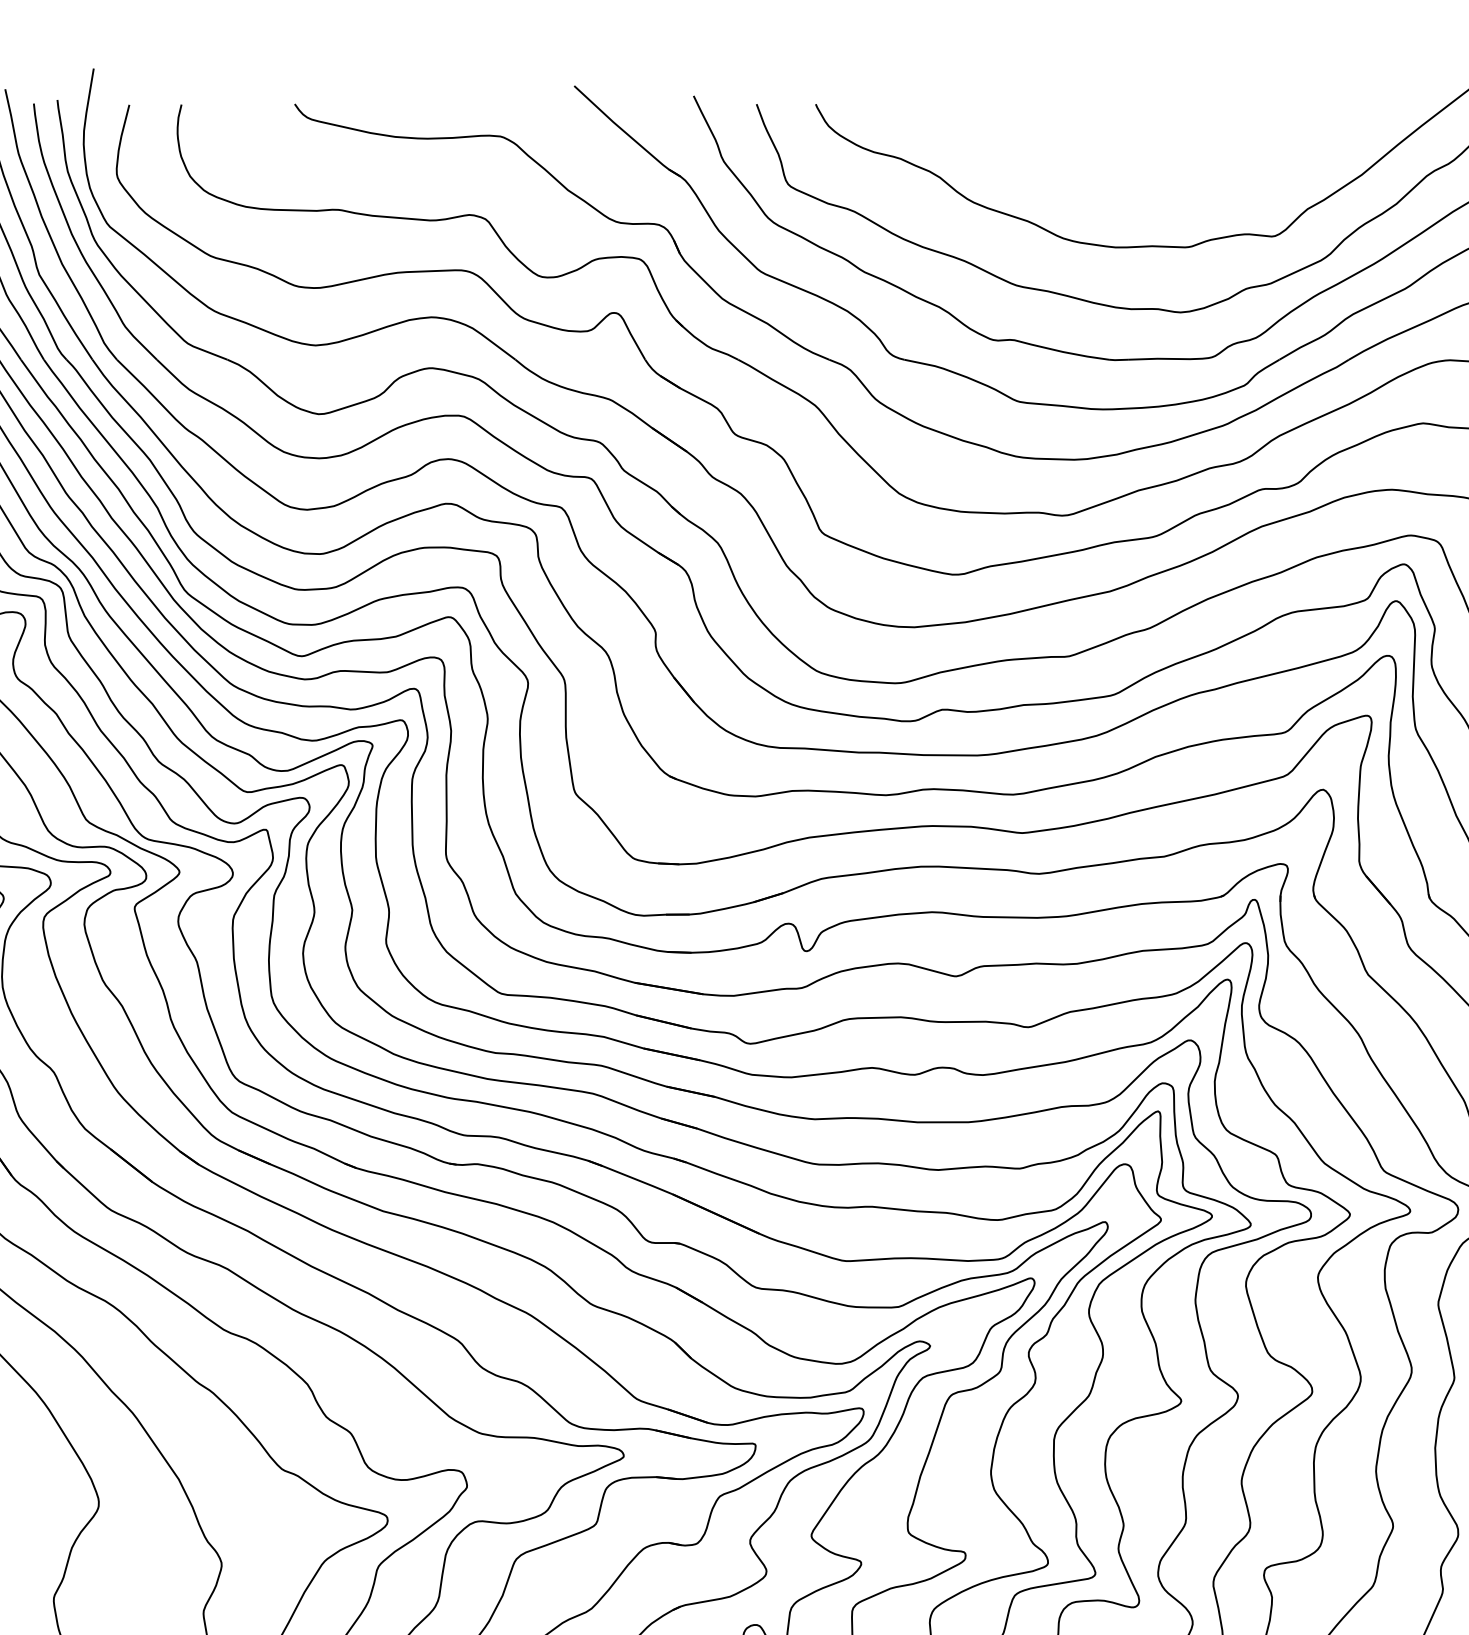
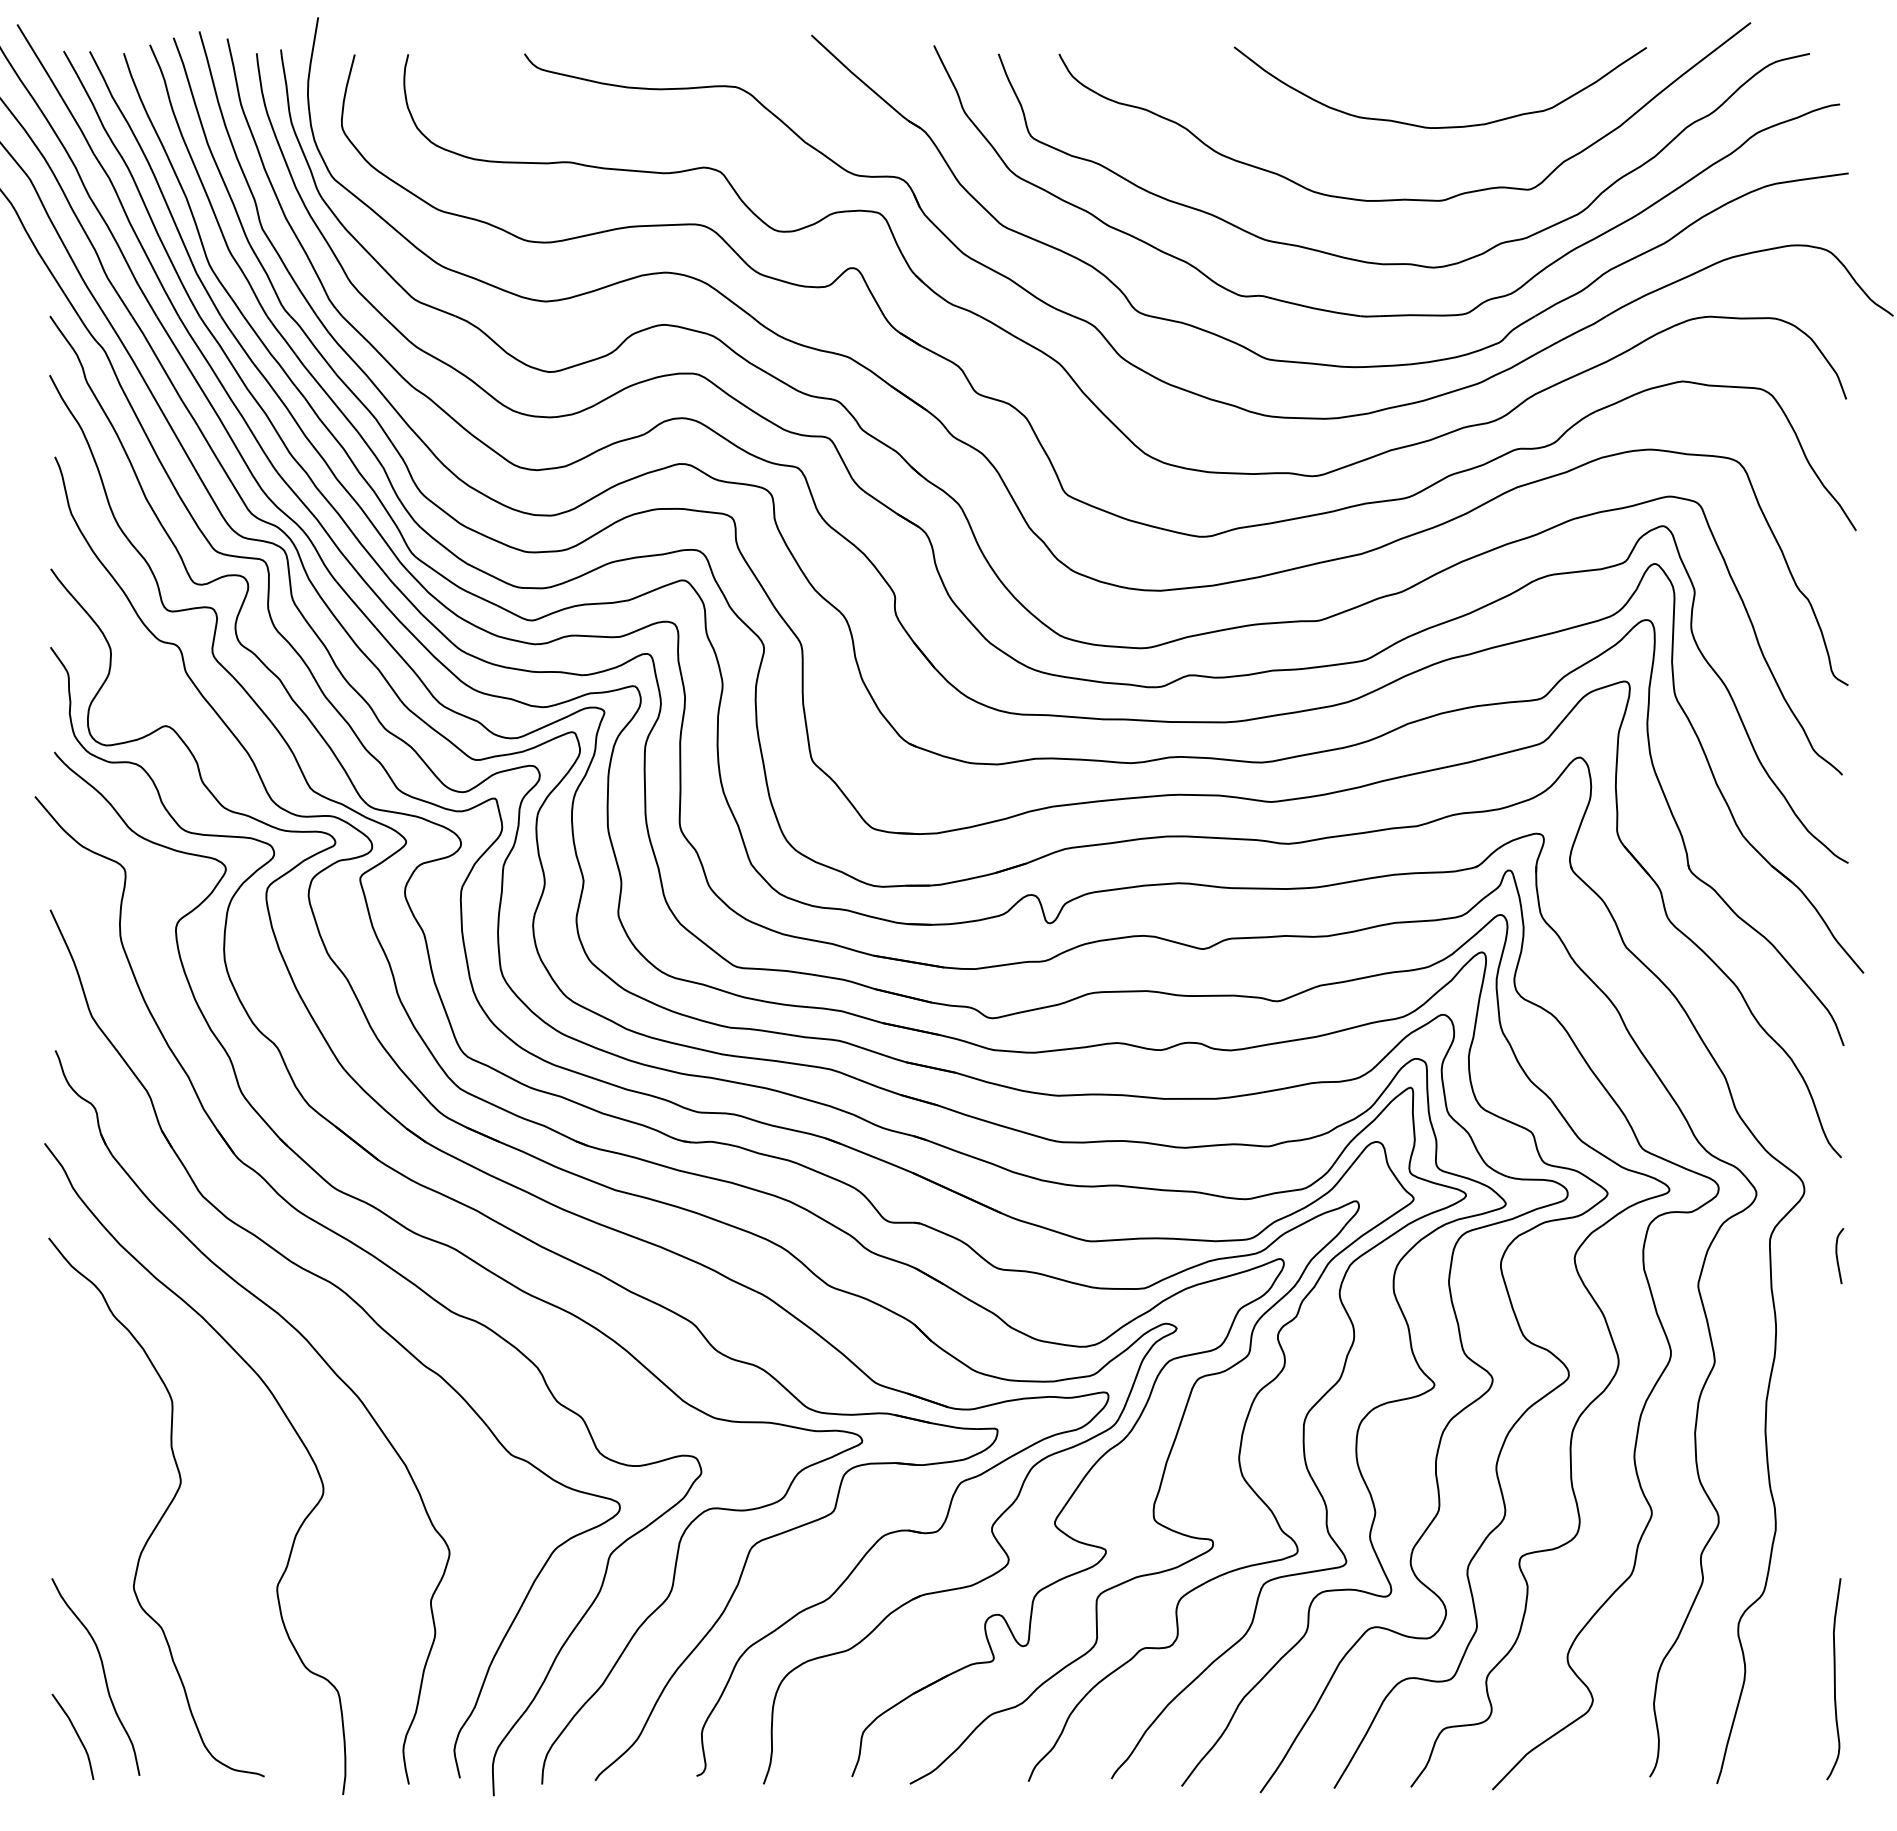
curve: (1188, 174) -> (1441, 126), added

